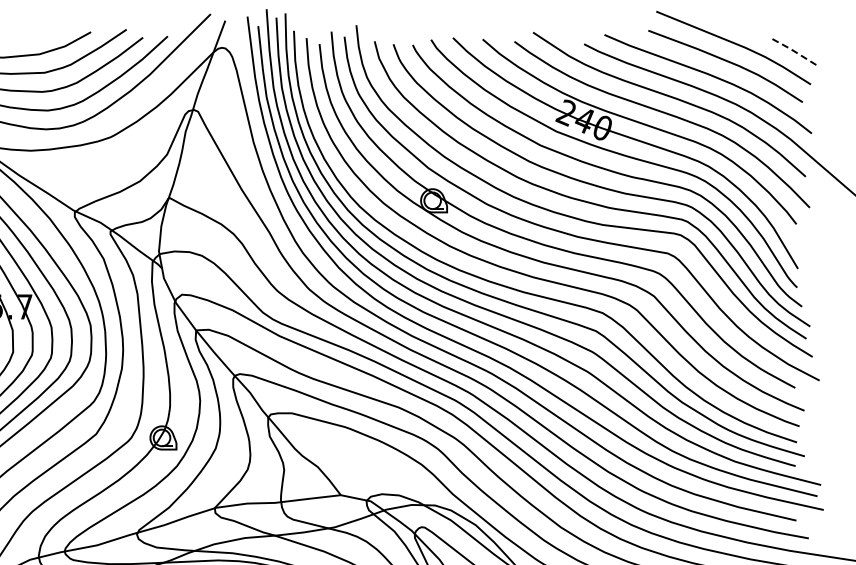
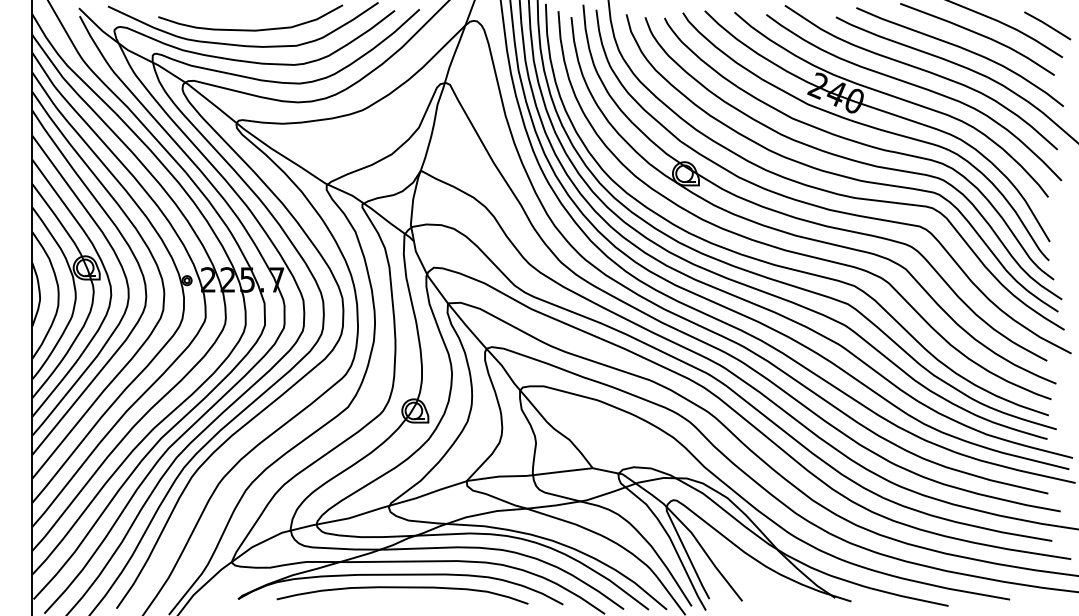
line: (795, 52) -> (1047, 25), dashed -> solid

